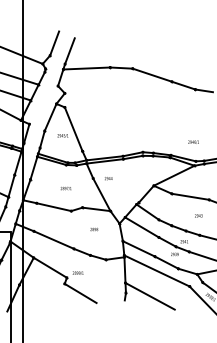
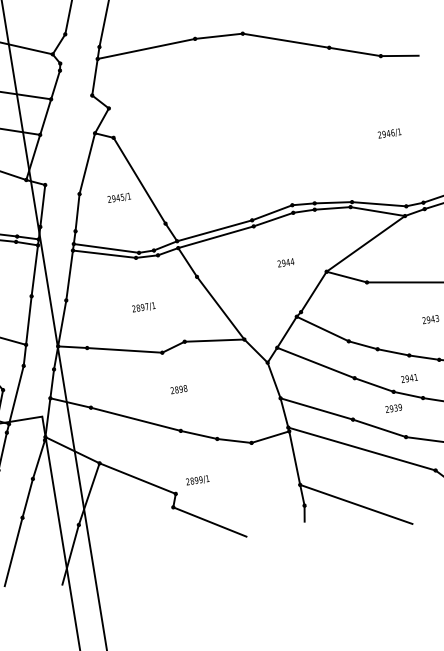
text: (193, 141) -> (389, 132), moved
text: (108, 178) -> (285, 262), moved
text: (94, 229) -> (179, 389), moved

